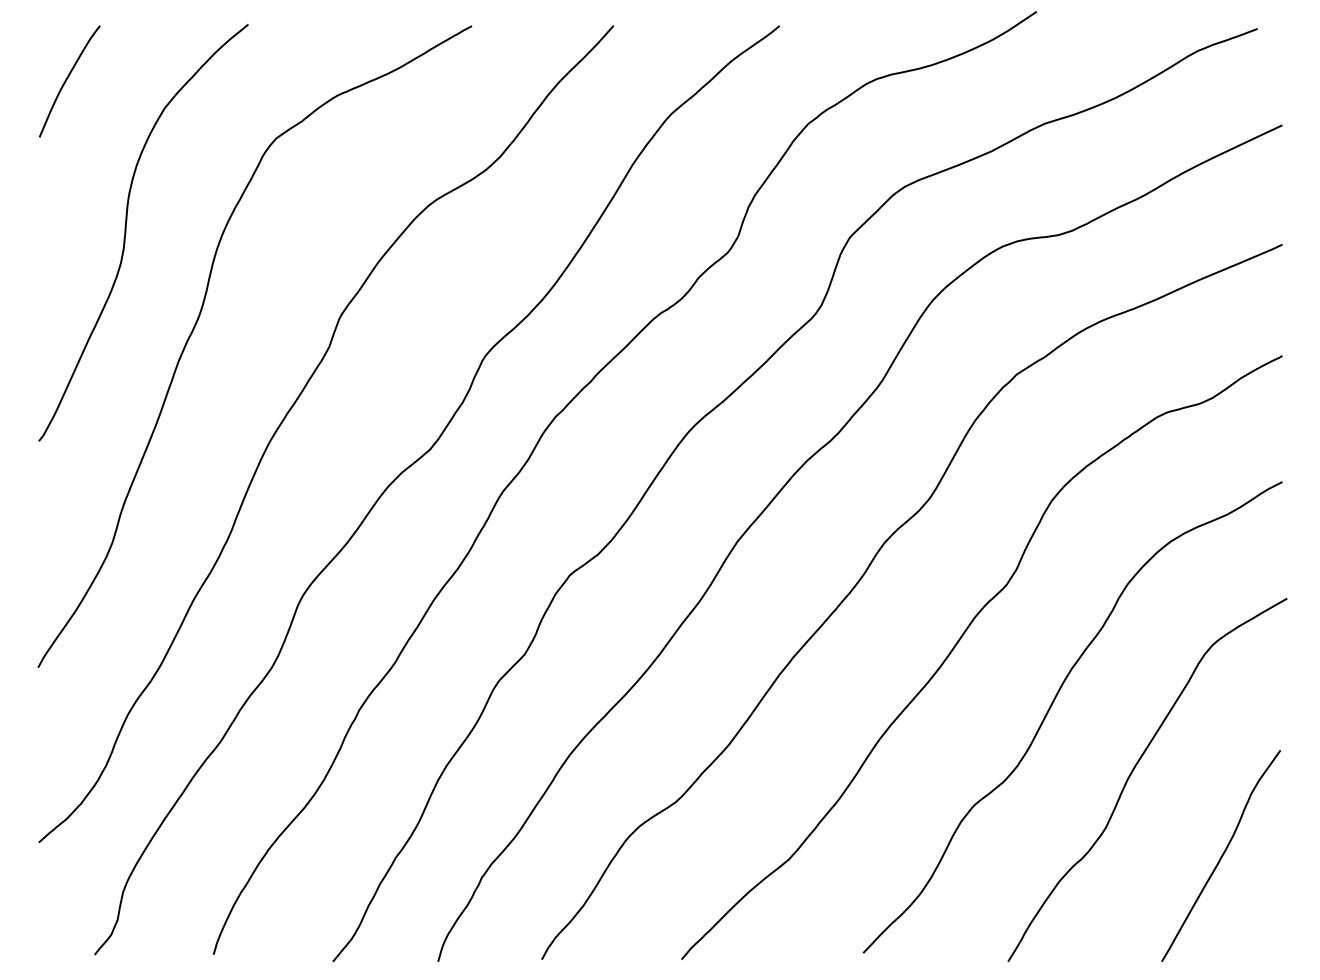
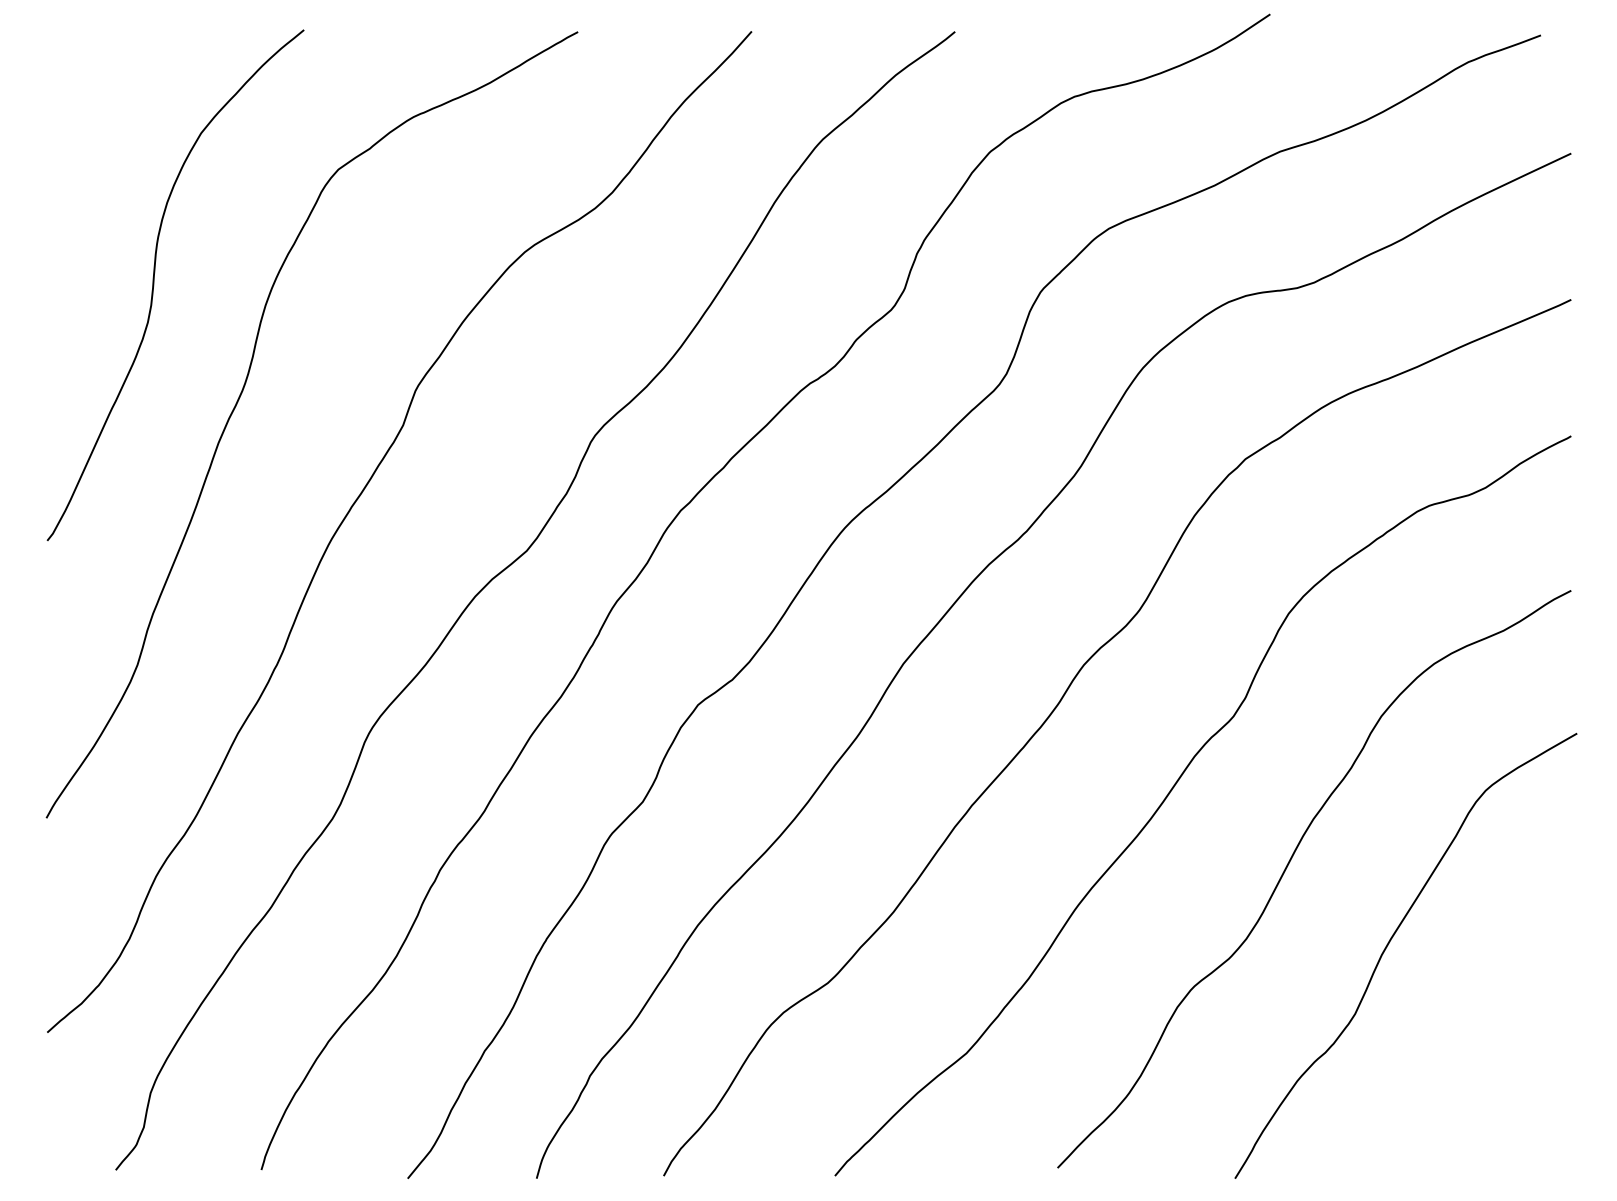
curve: (67, 79) -> (82, 97), removed
curve: (1221, 855) -> (1496, 1048), removed

